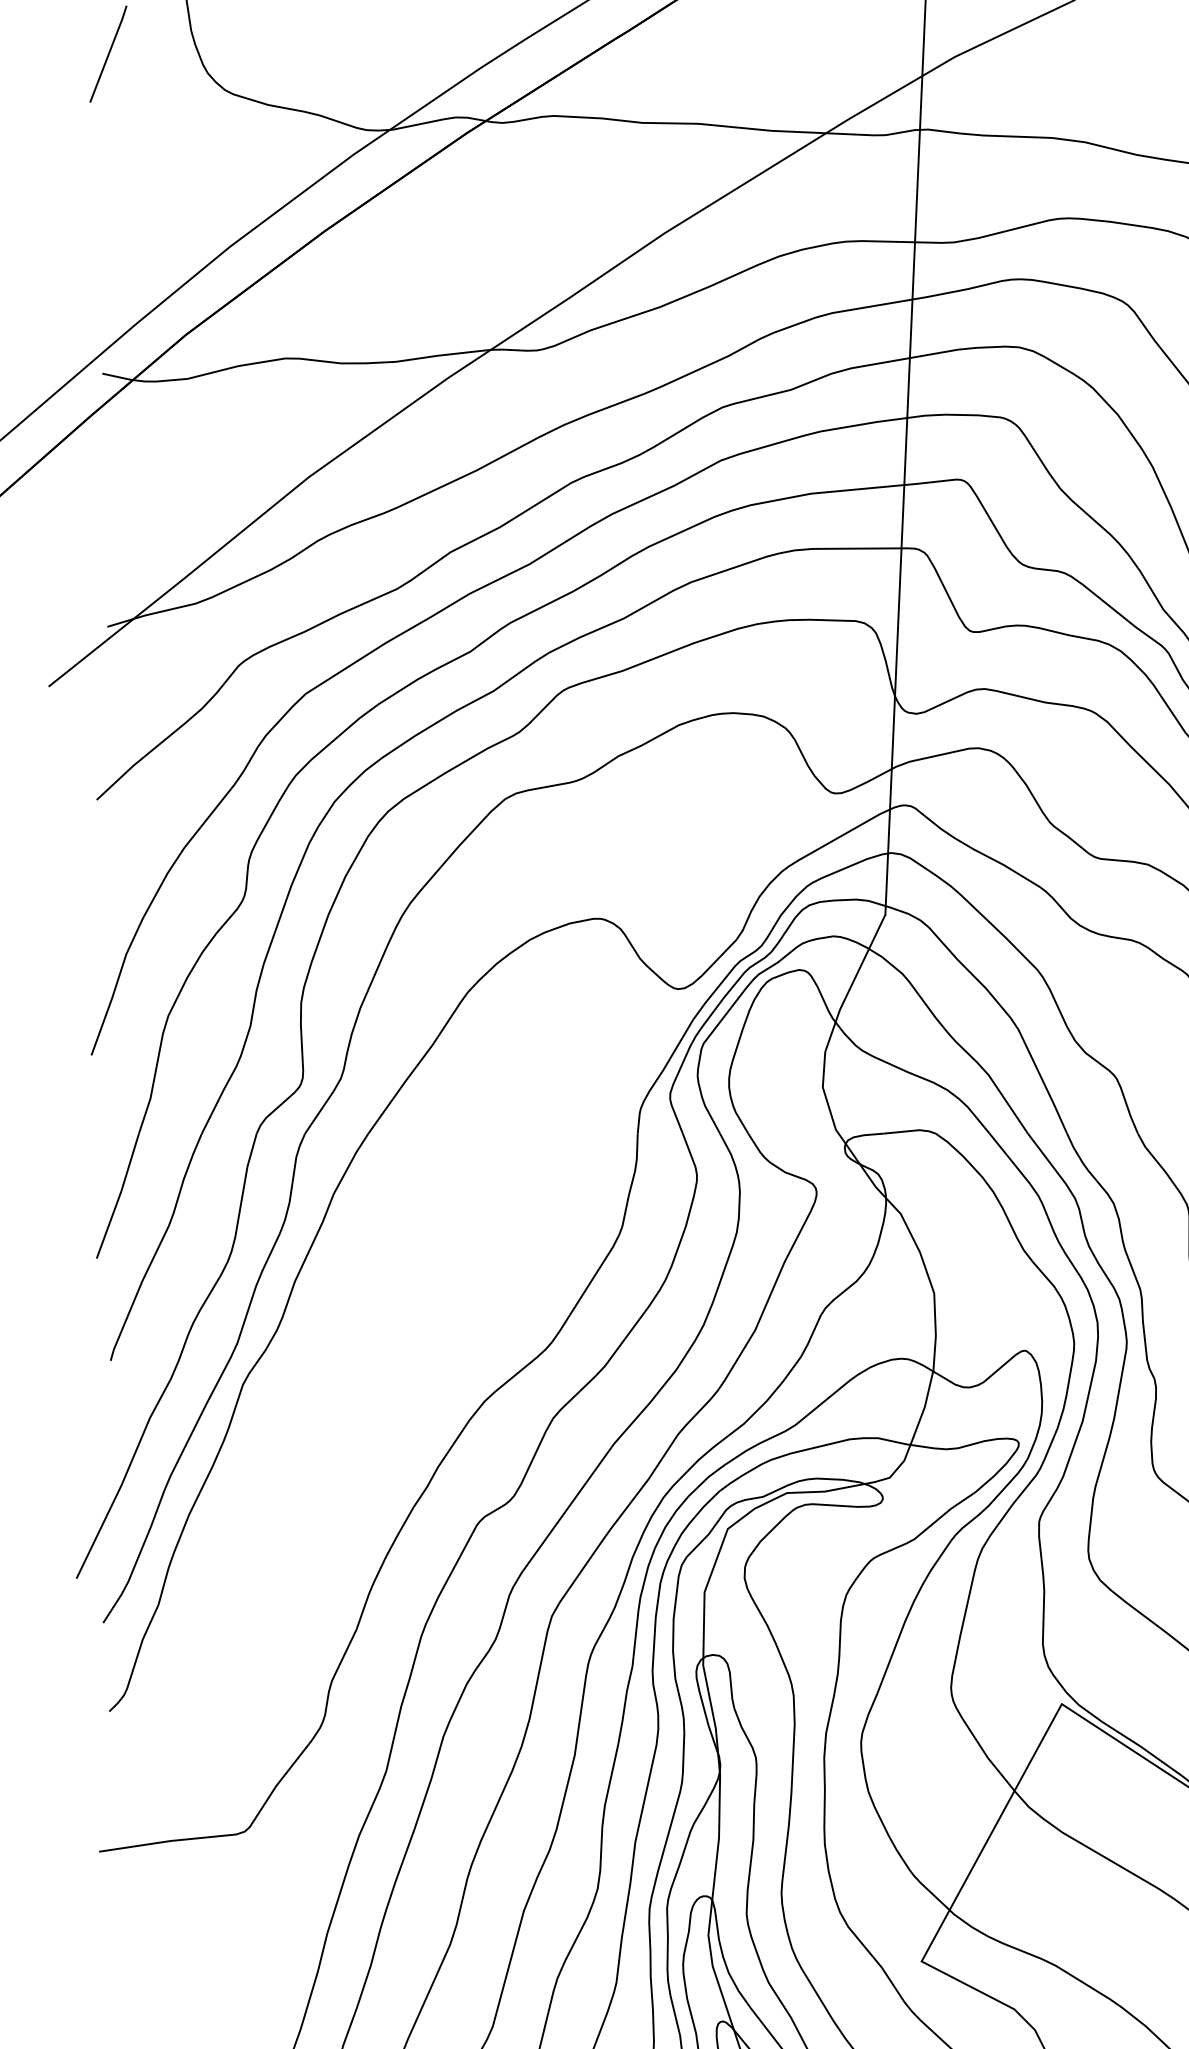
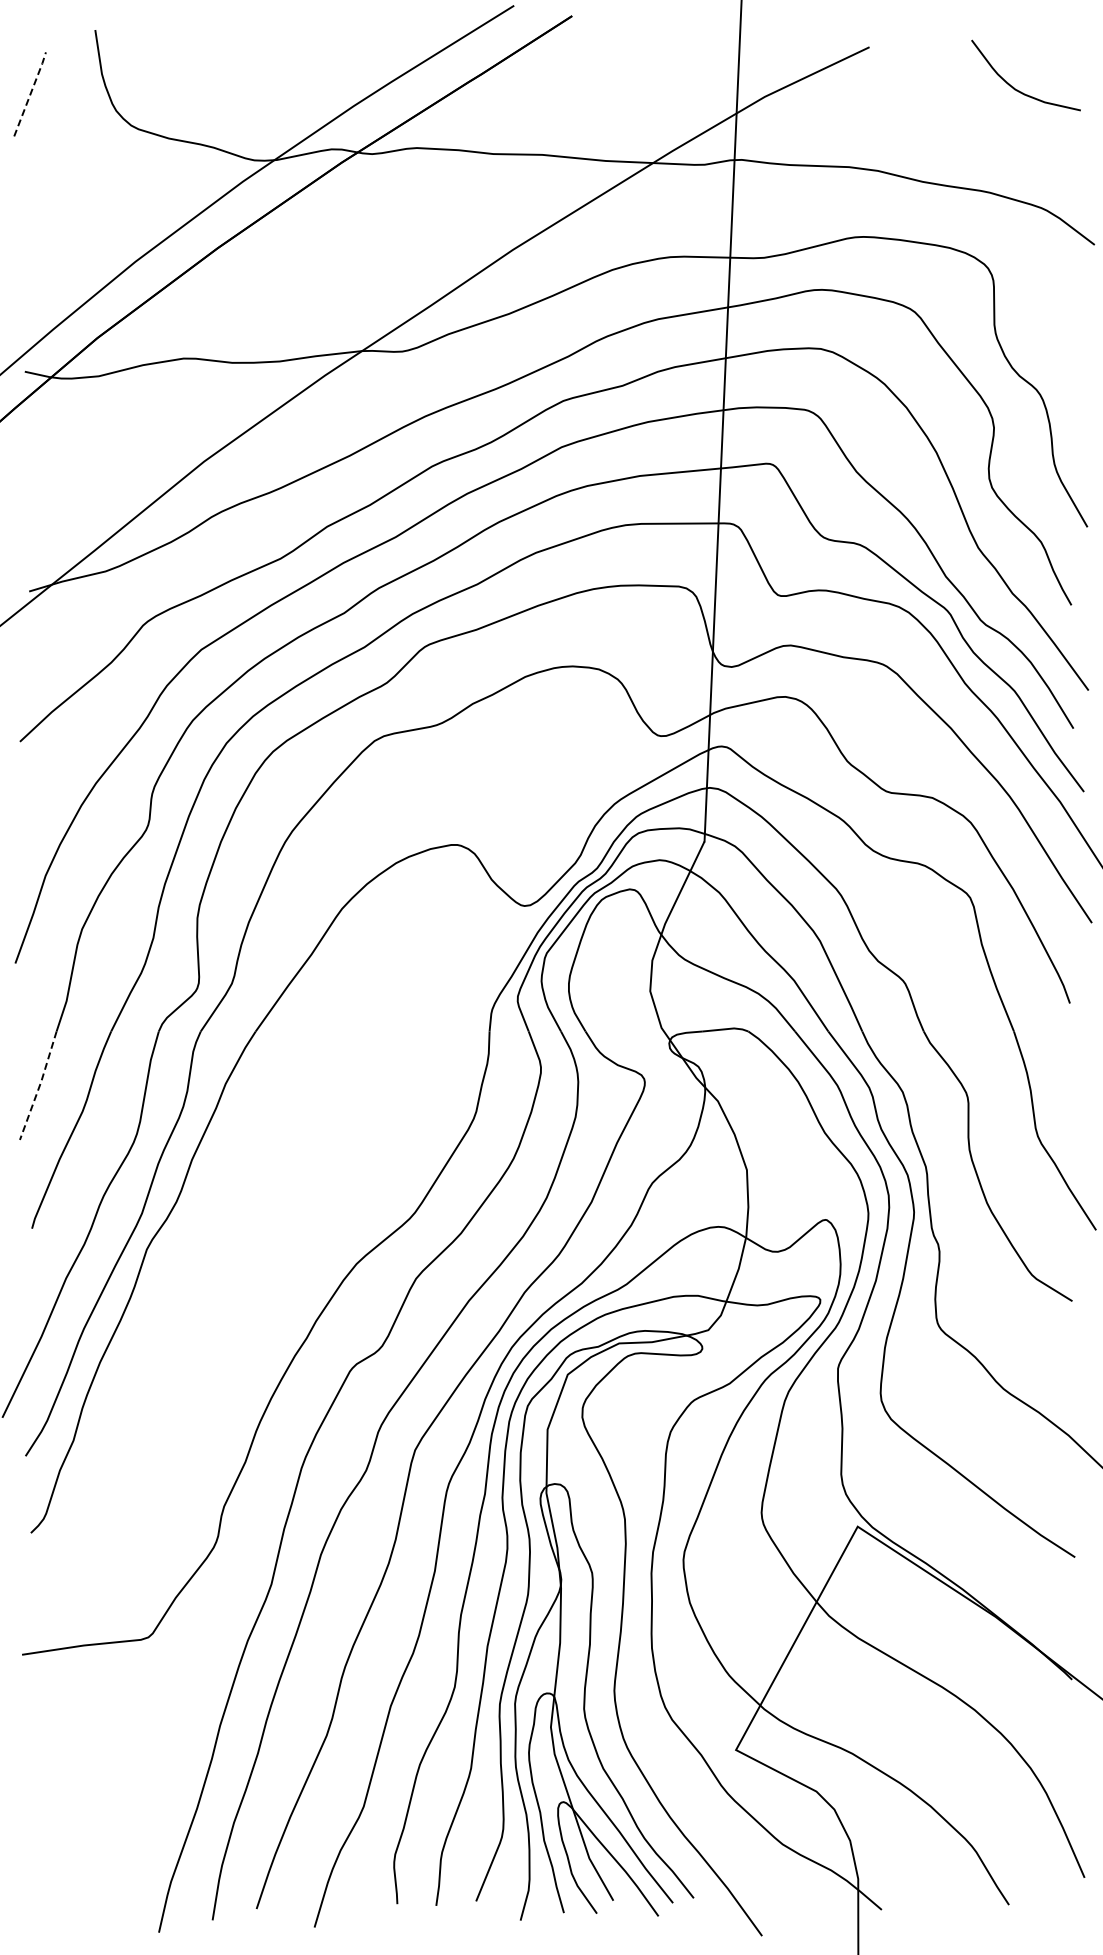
line: (108, 53) -> (30, 93), solid -> dashed
line: (119, 1197) -> (39, 1086), solid -> dashed

